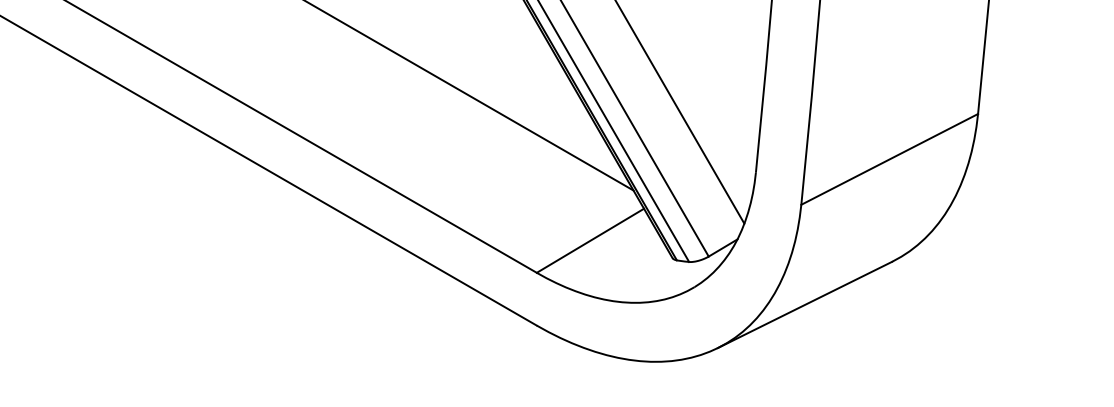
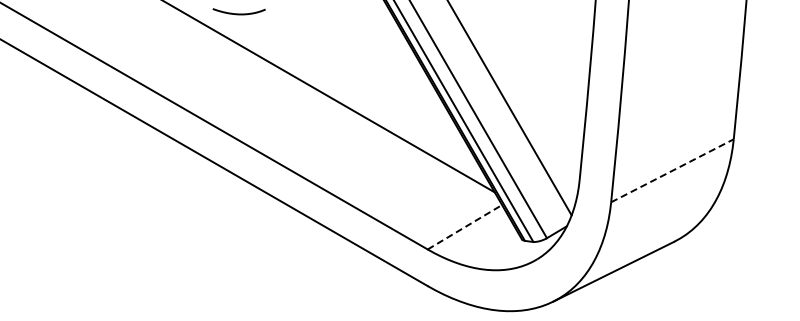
line: (889, 158) -> (672, 170), solid -> dashed
line: (591, 239) -> (465, 226), solid -> dashed

